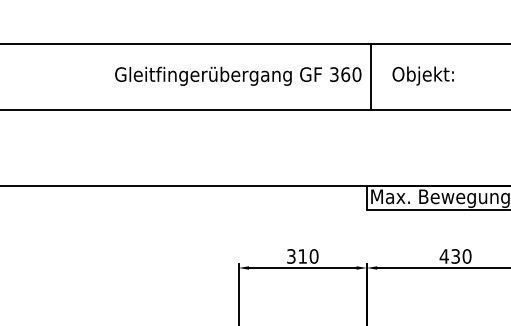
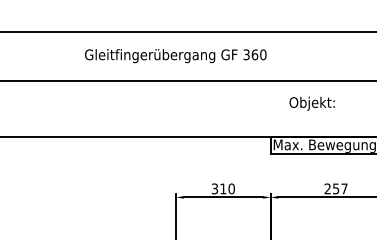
text: (422, 75) -> (311, 103), moved
line: (371, 76) -> (274, 56), removed
text: (455, 256) -> (335, 188), 430 -> 257

